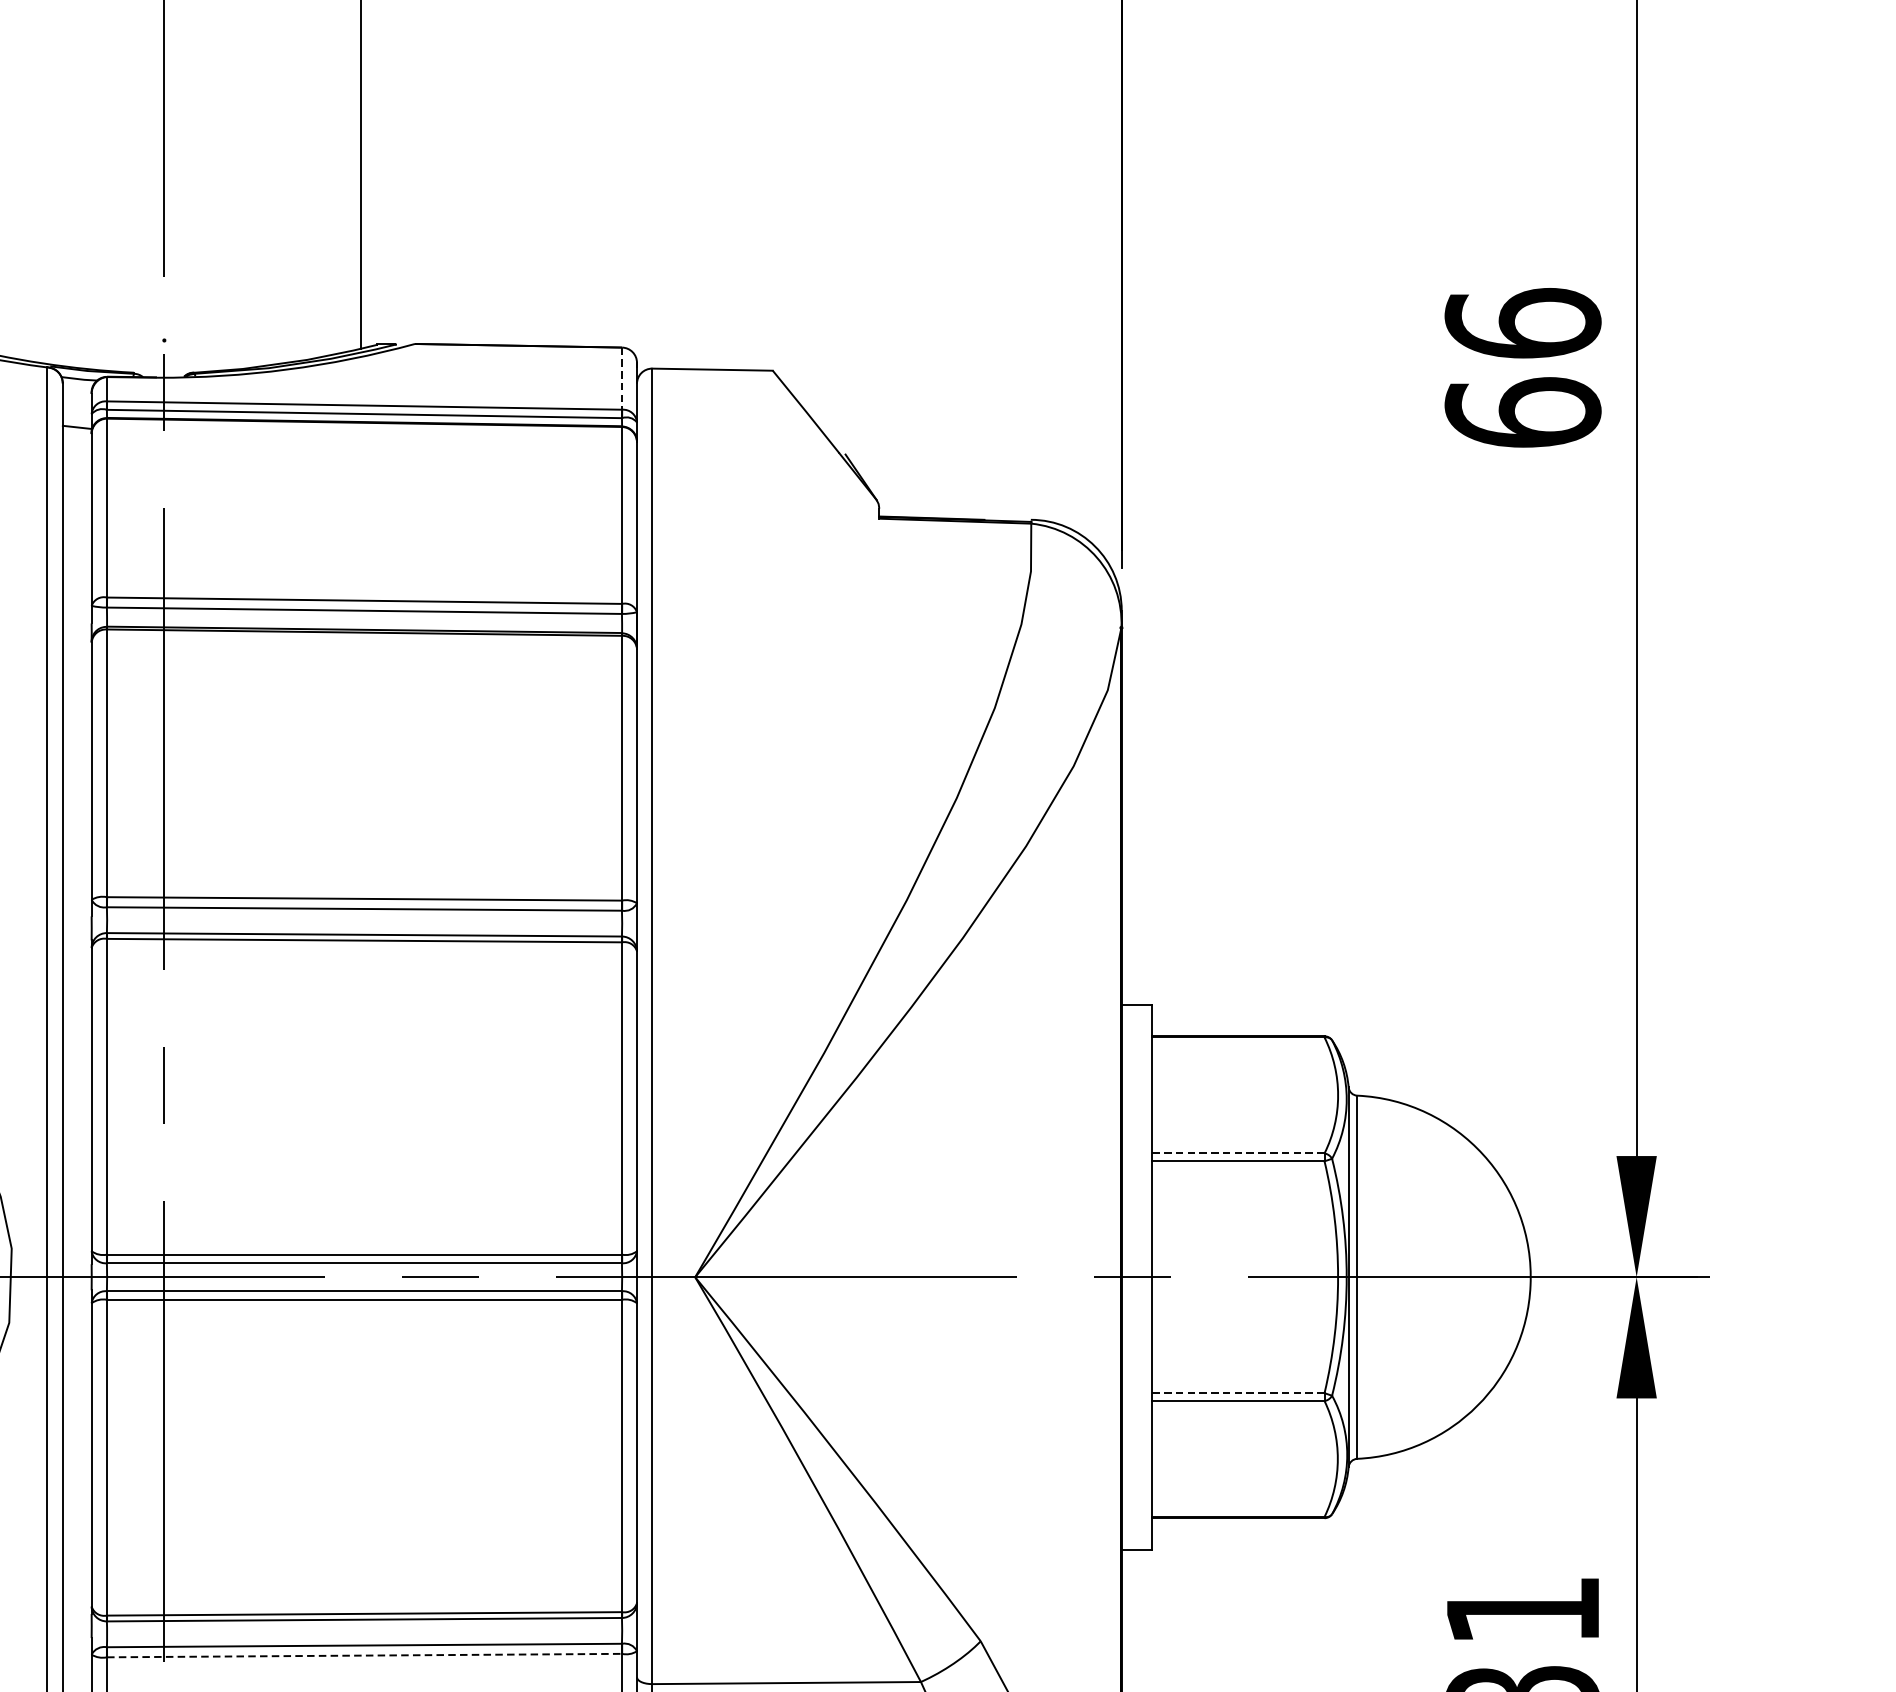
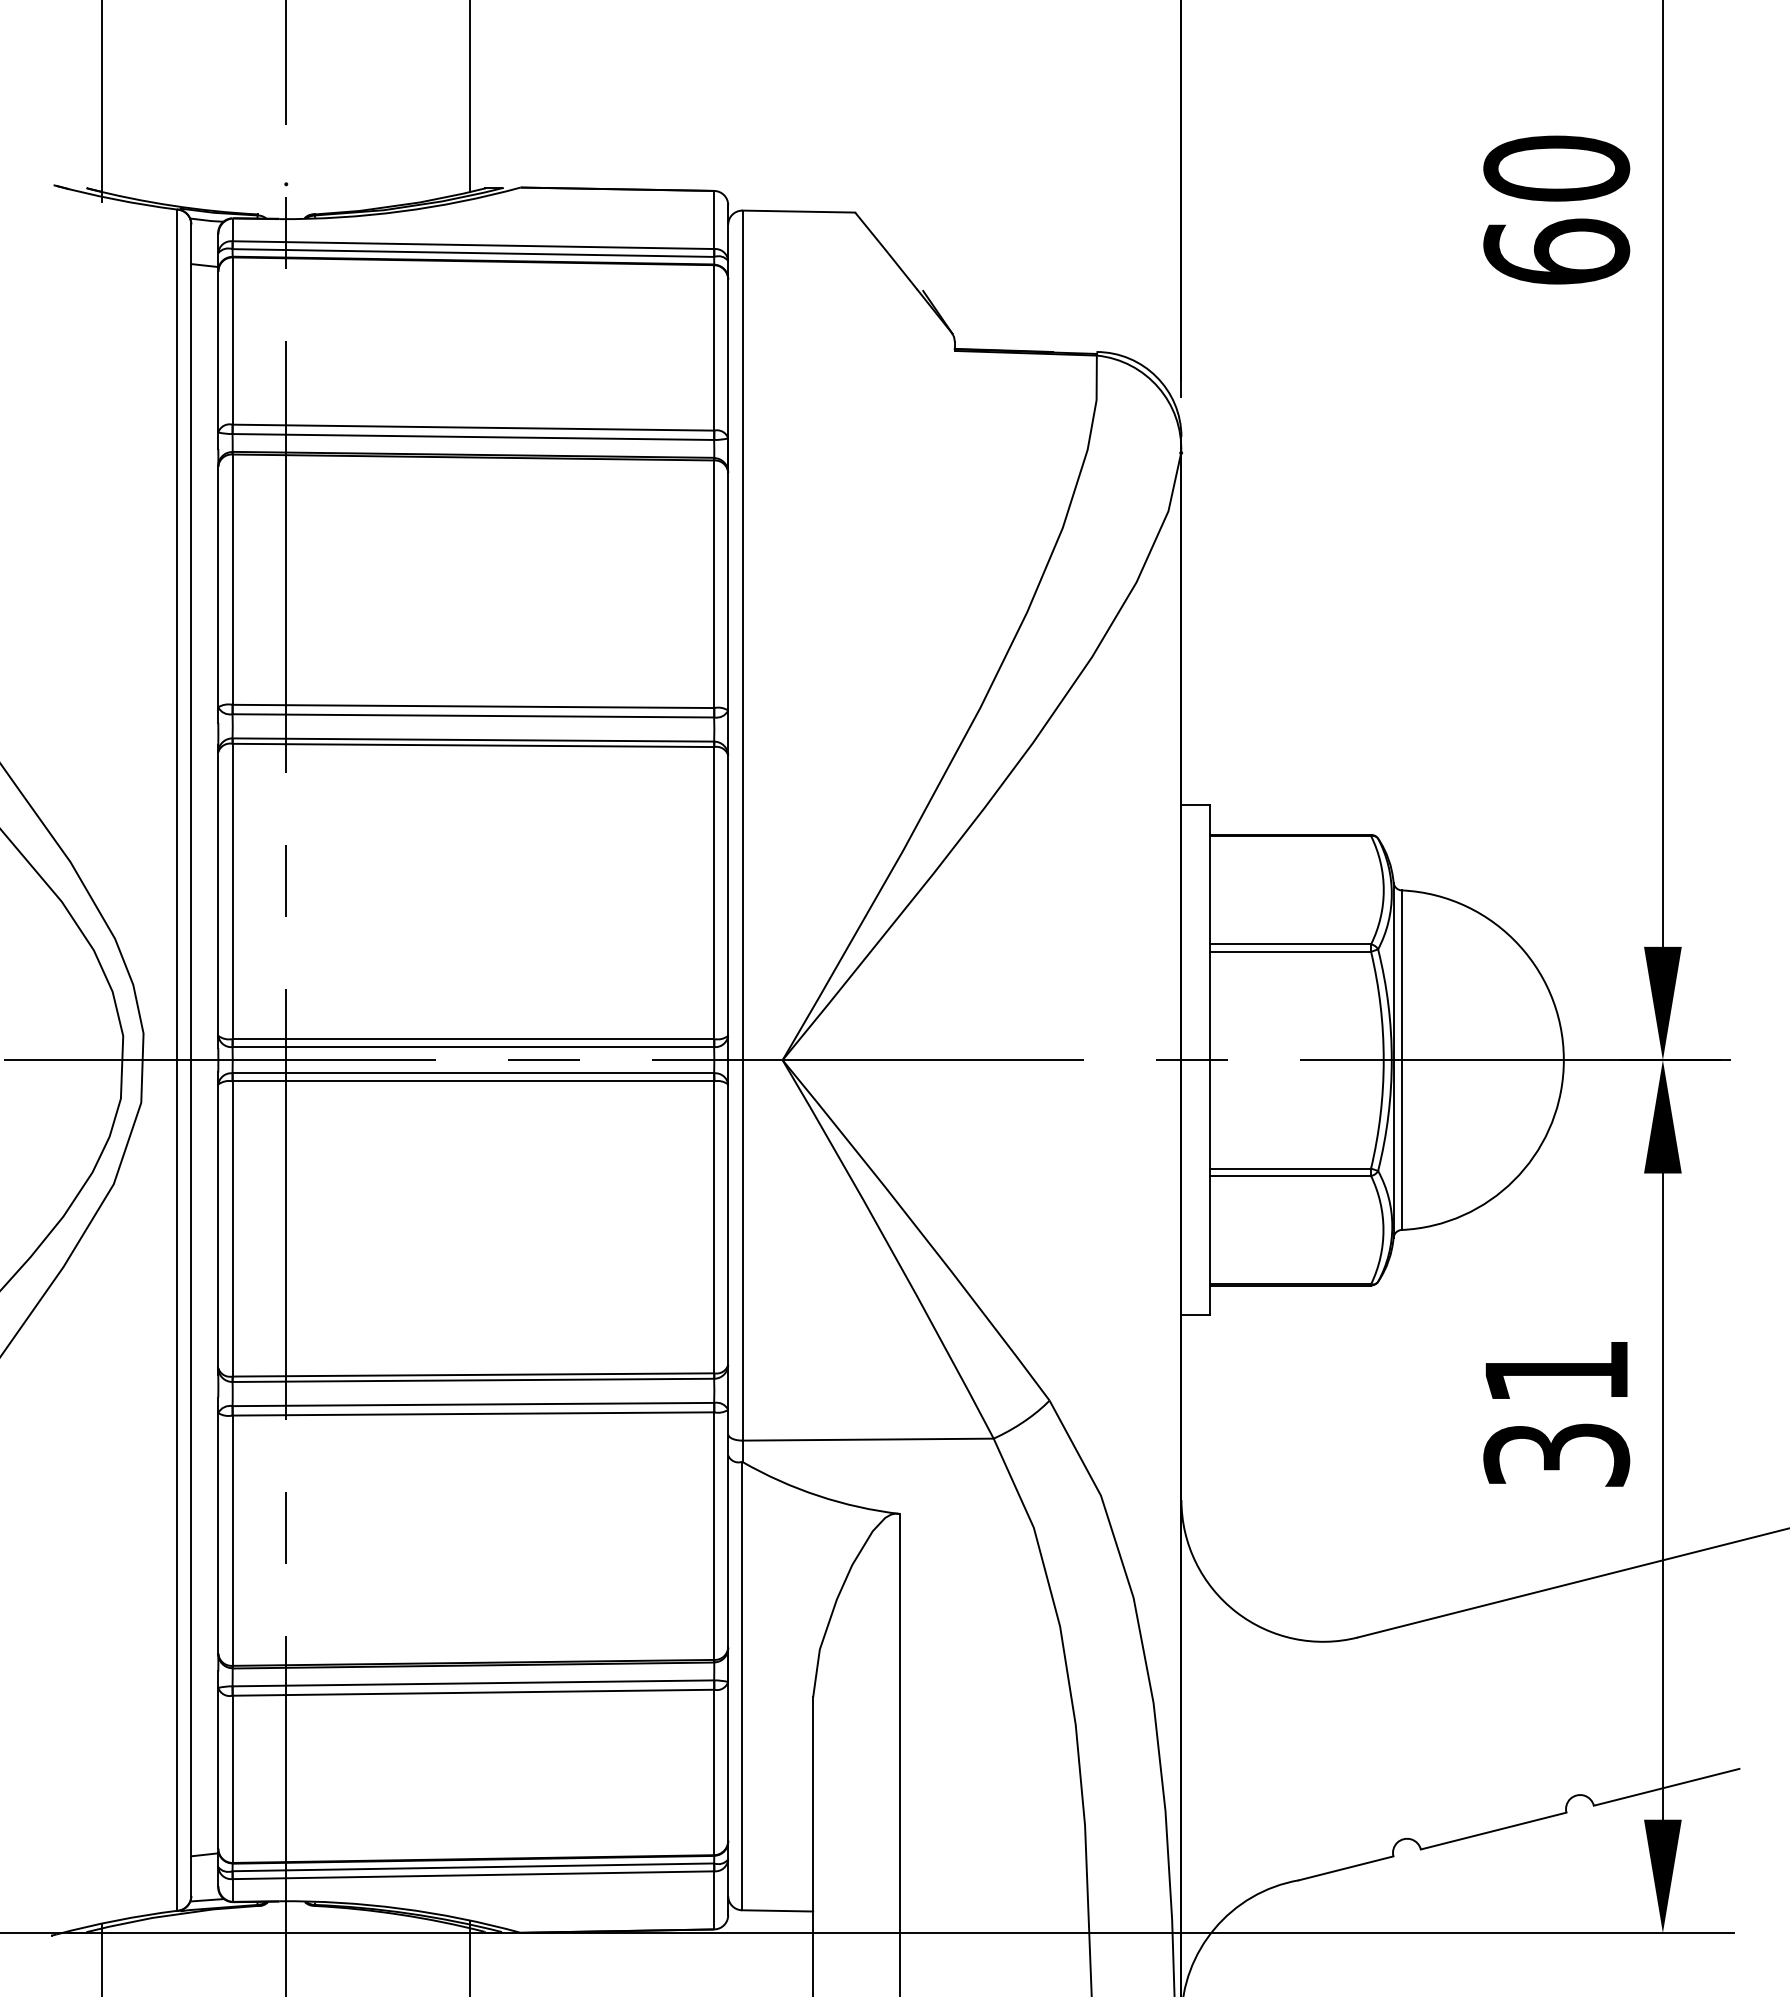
text: (1522, 323) -> (1556, 168), 66 -> 60
line: (622, 379) -> (714, 220), dashed -> solid
line: (1238, 1153) -> (1290, 944), dashed -> solid
line: (1238, 1393) -> (1290, 1168), dashed -> solid
line: (364, 1655) -> (473, 1413), dashed -> solid

